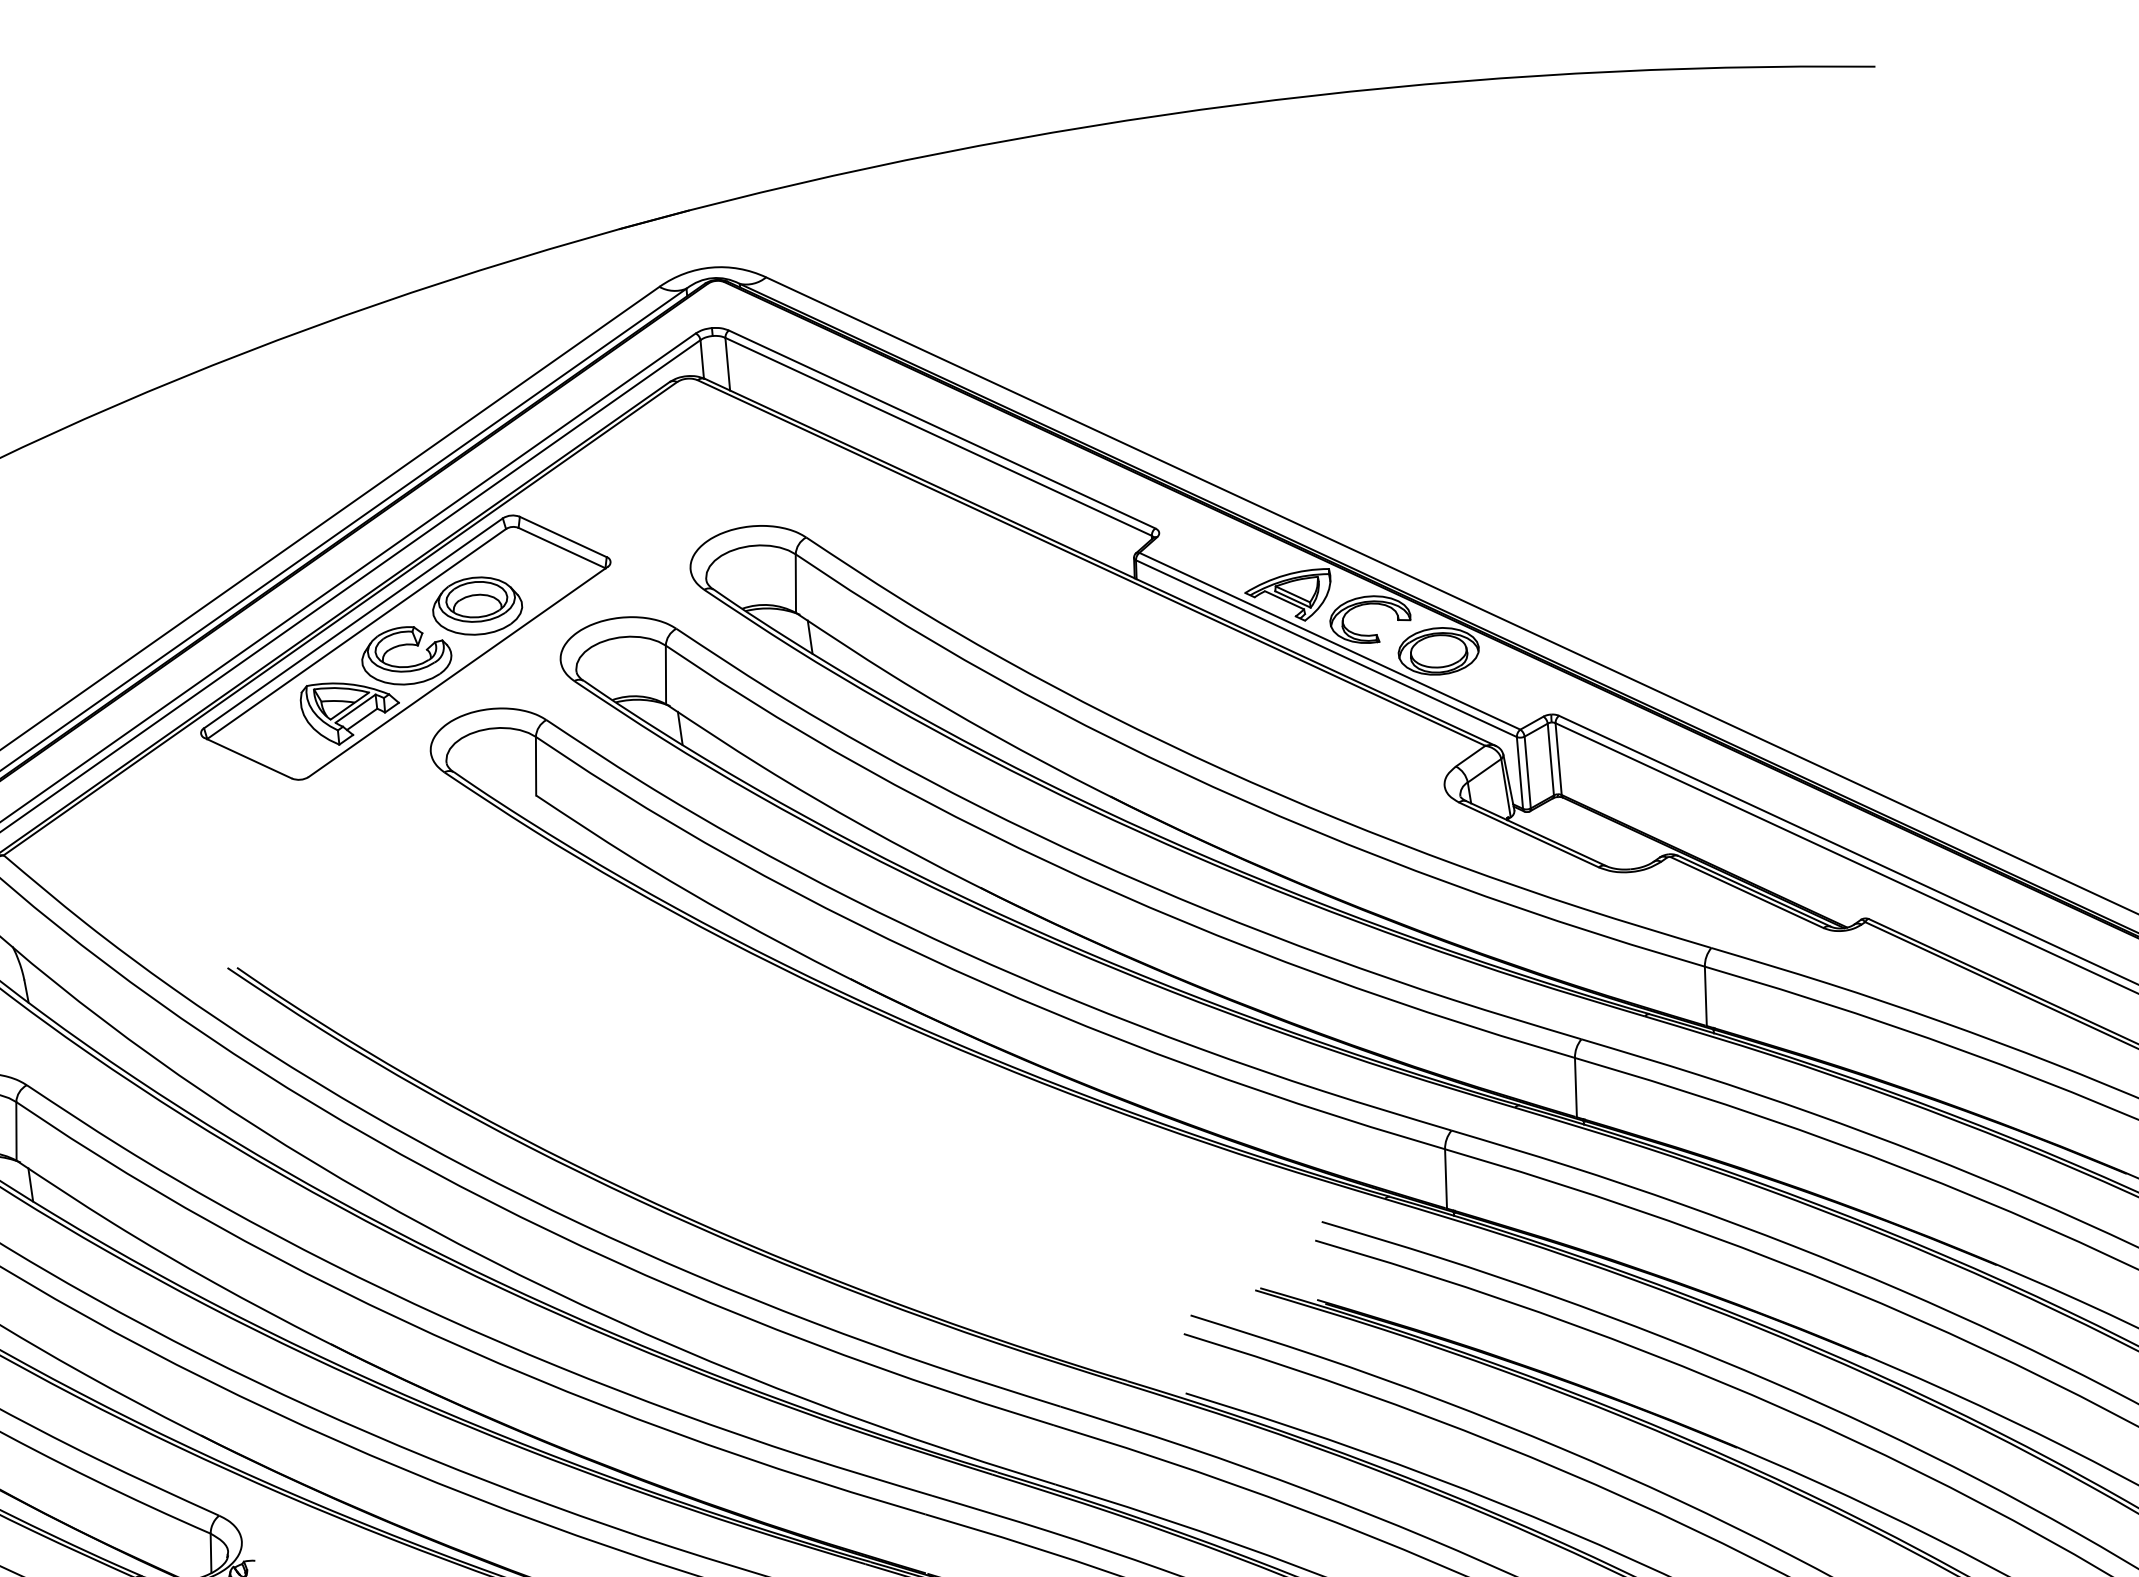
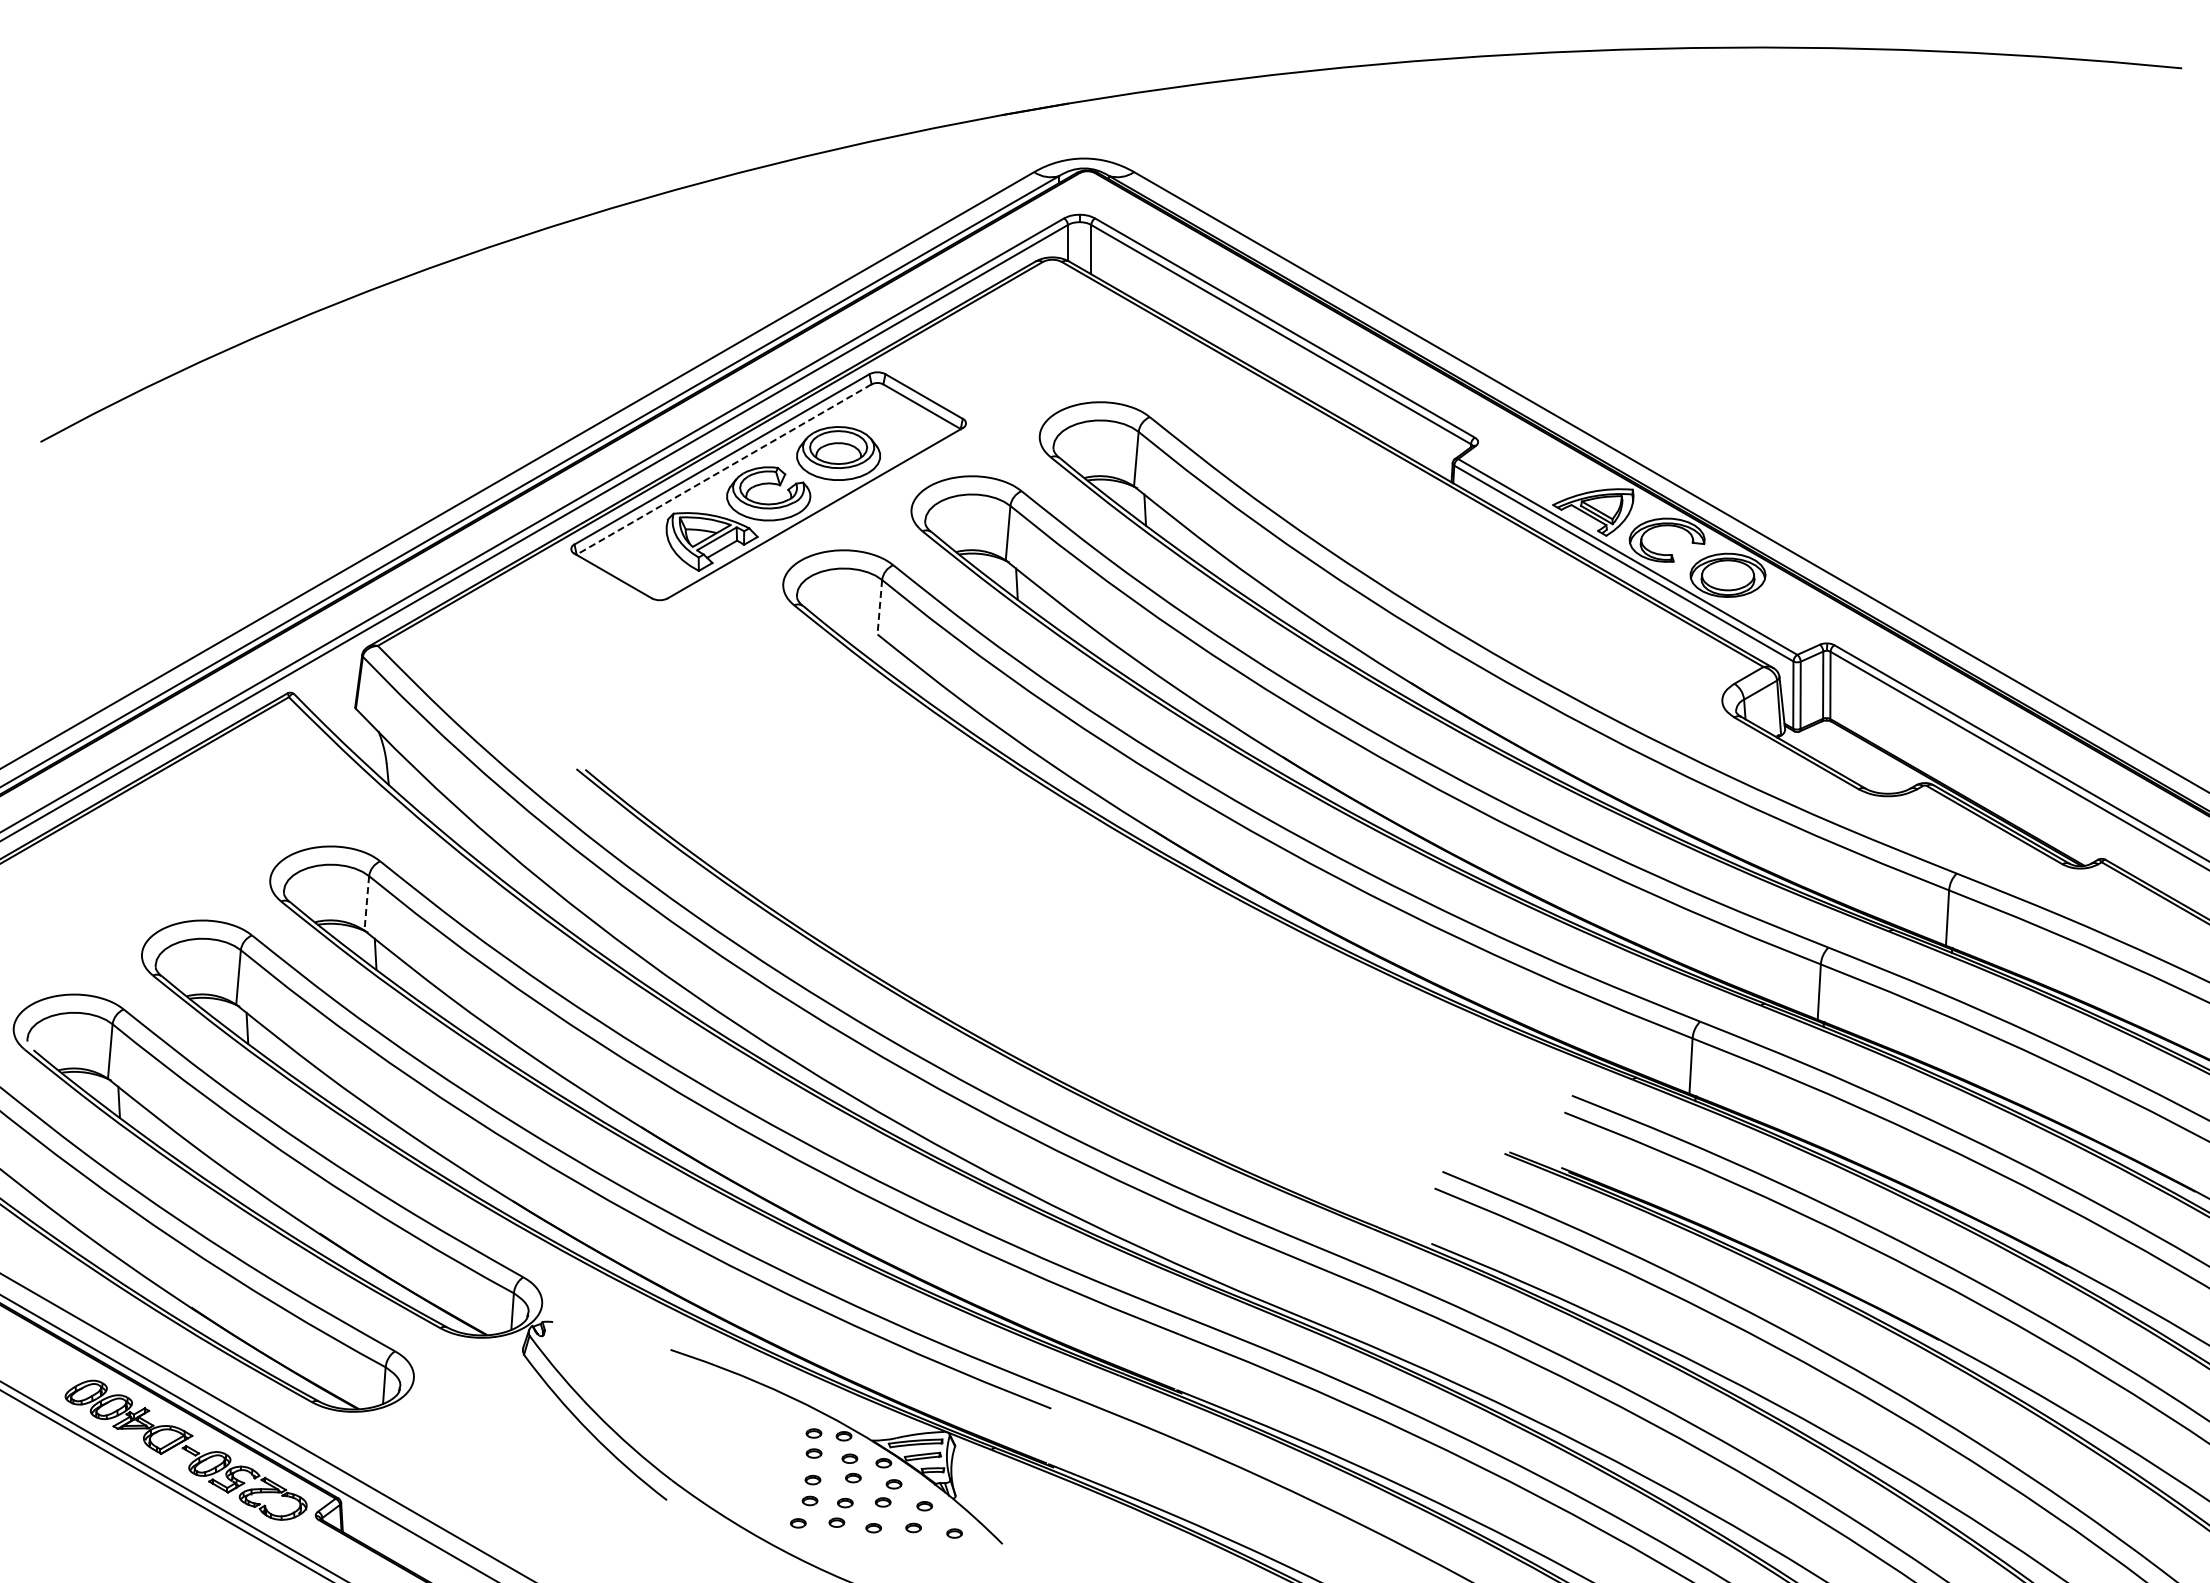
line: (355, 634) -> (723, 469), solid -> dashed
line: (535, 766) -> (879, 607), solid -> dashed
line: (16, 1131) -> (366, 903), solid -> dashed

